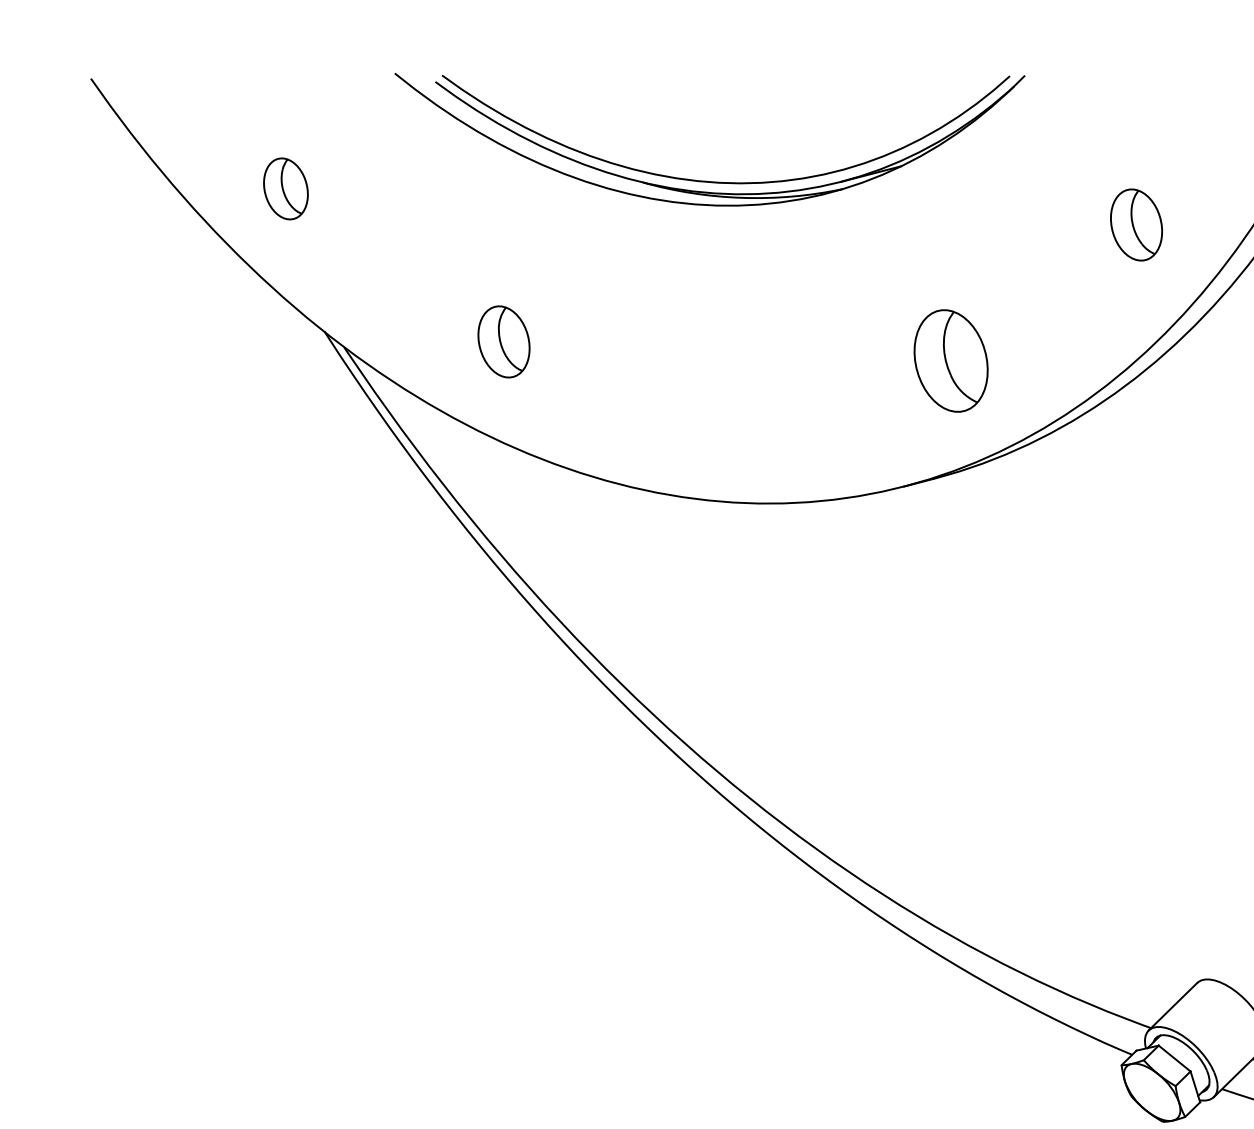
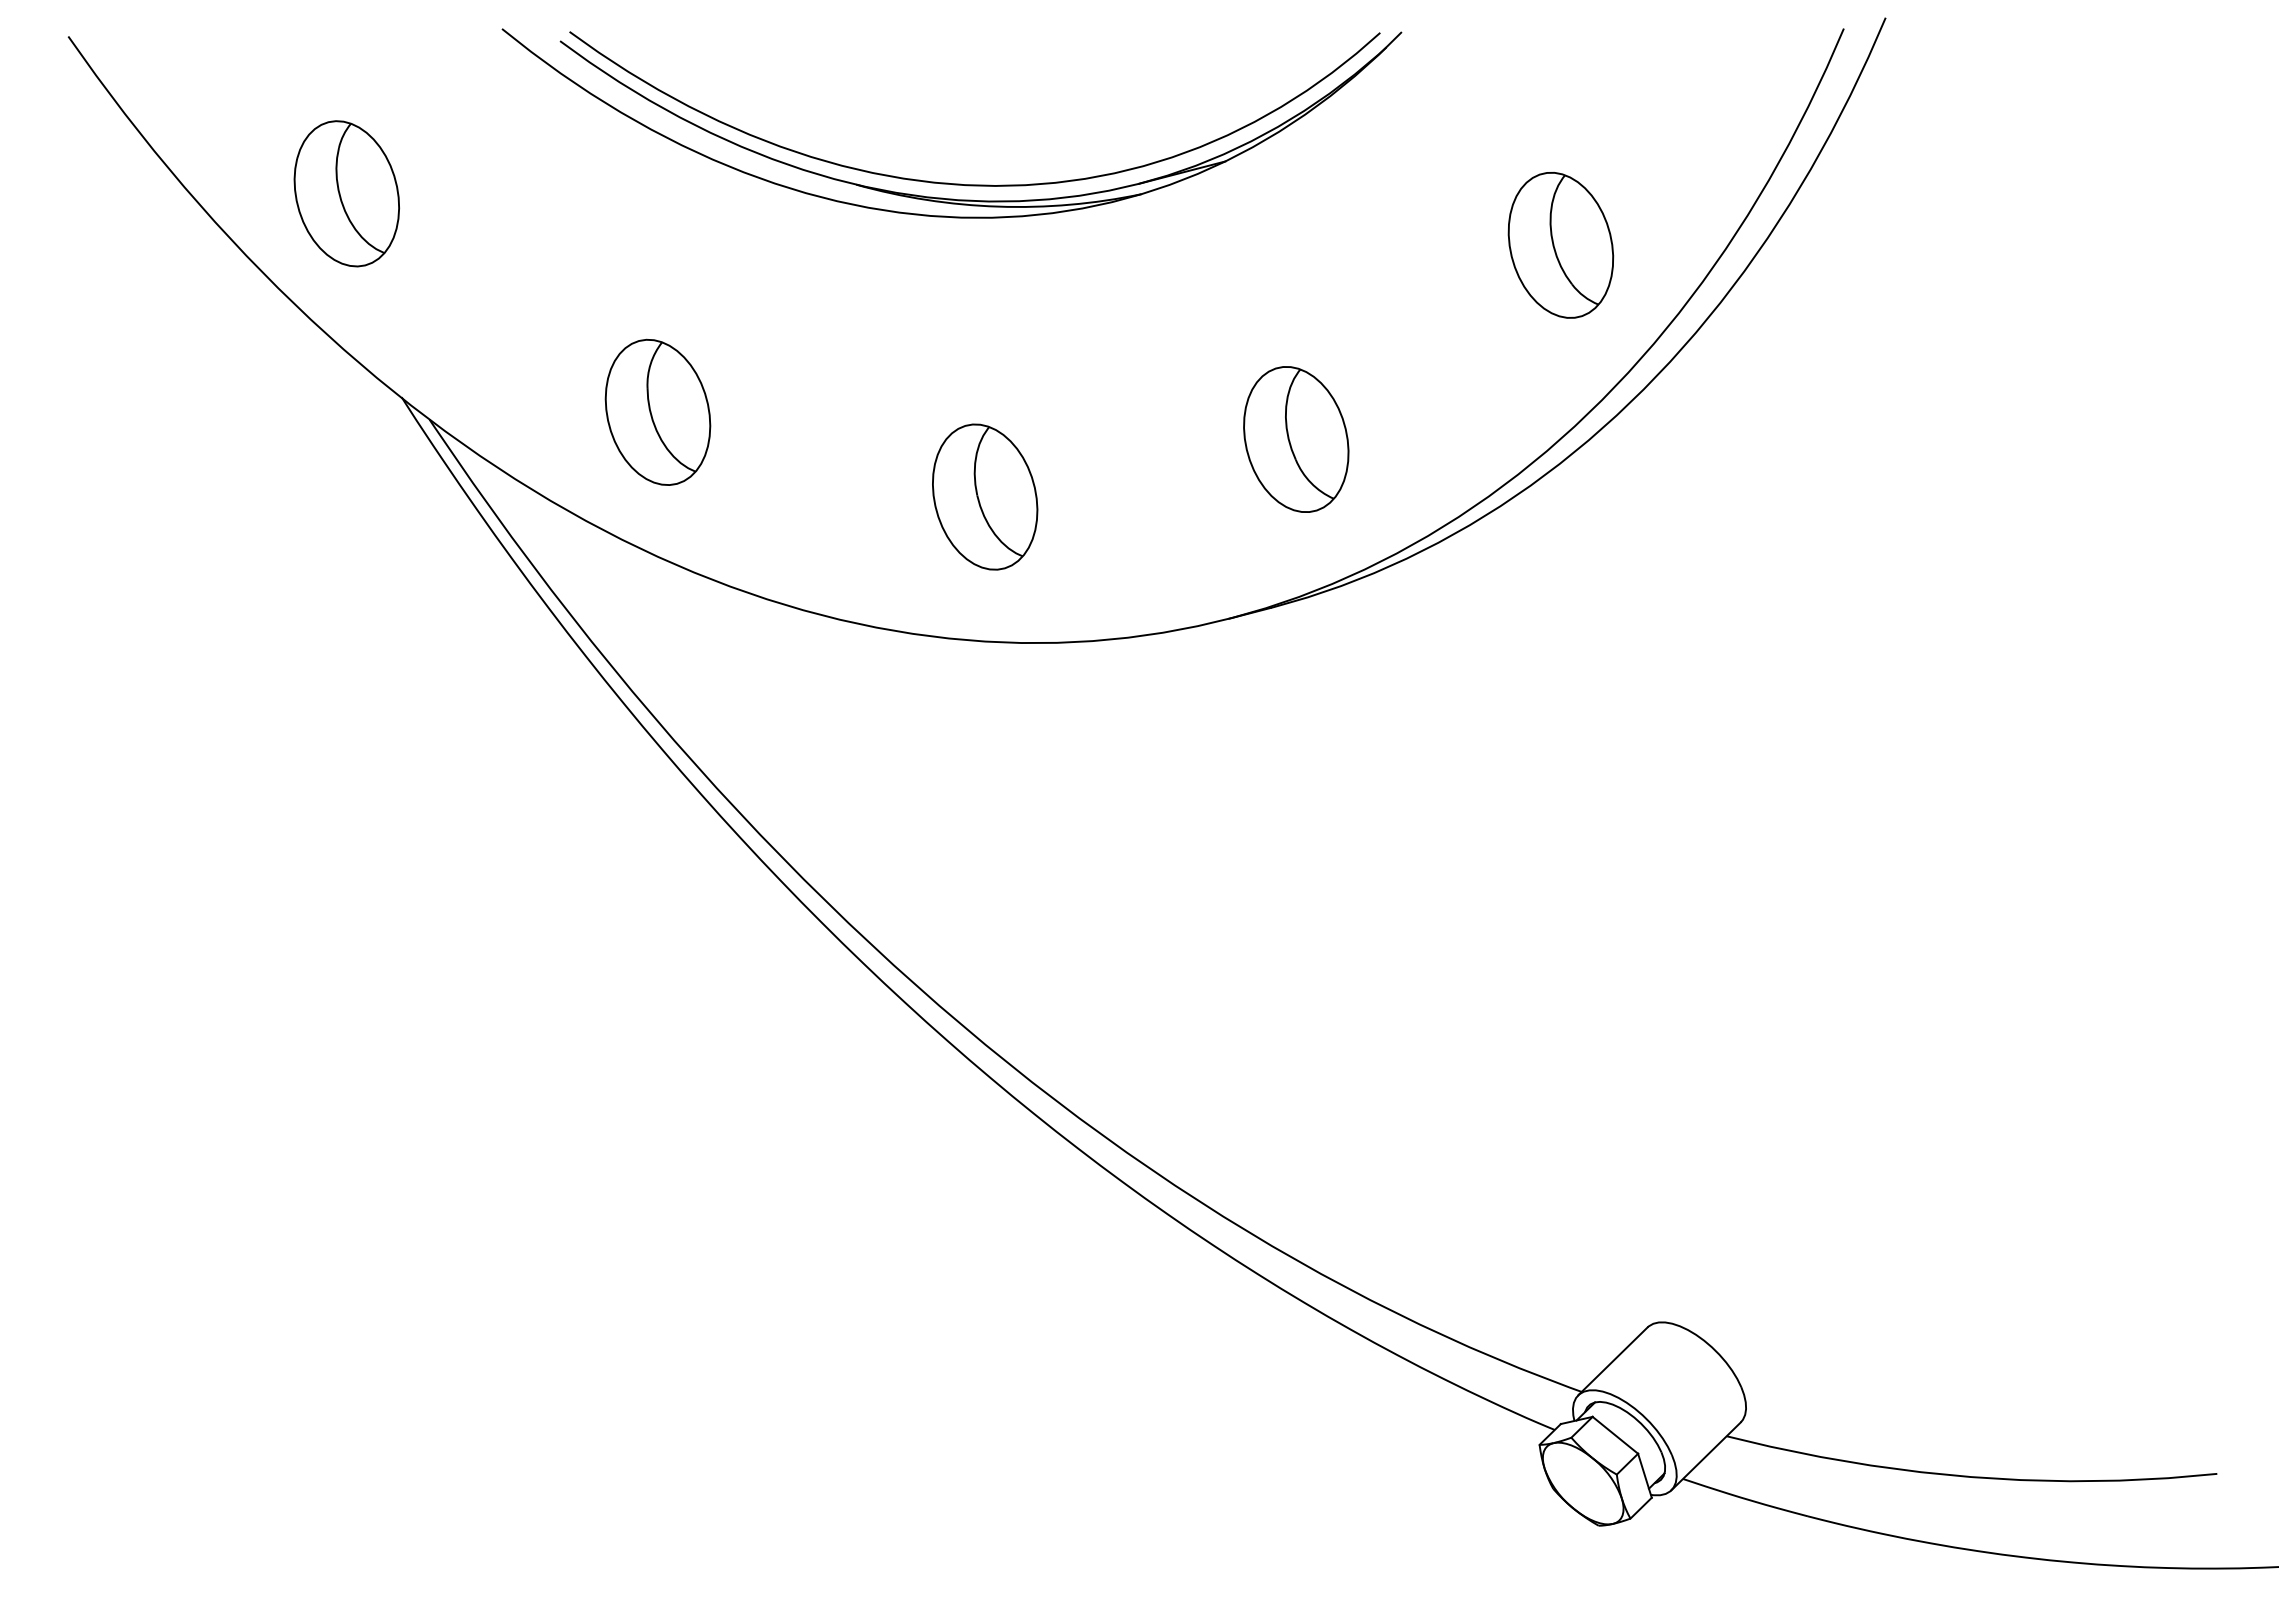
part: (285, 188) -> (346, 193), size x1.67
part: (1136, 225) -> (1560, 245), size x1.43
part: (503, 341) -> (657, 411), size x1.43
part: (733, 400) -> (985, 496), added

